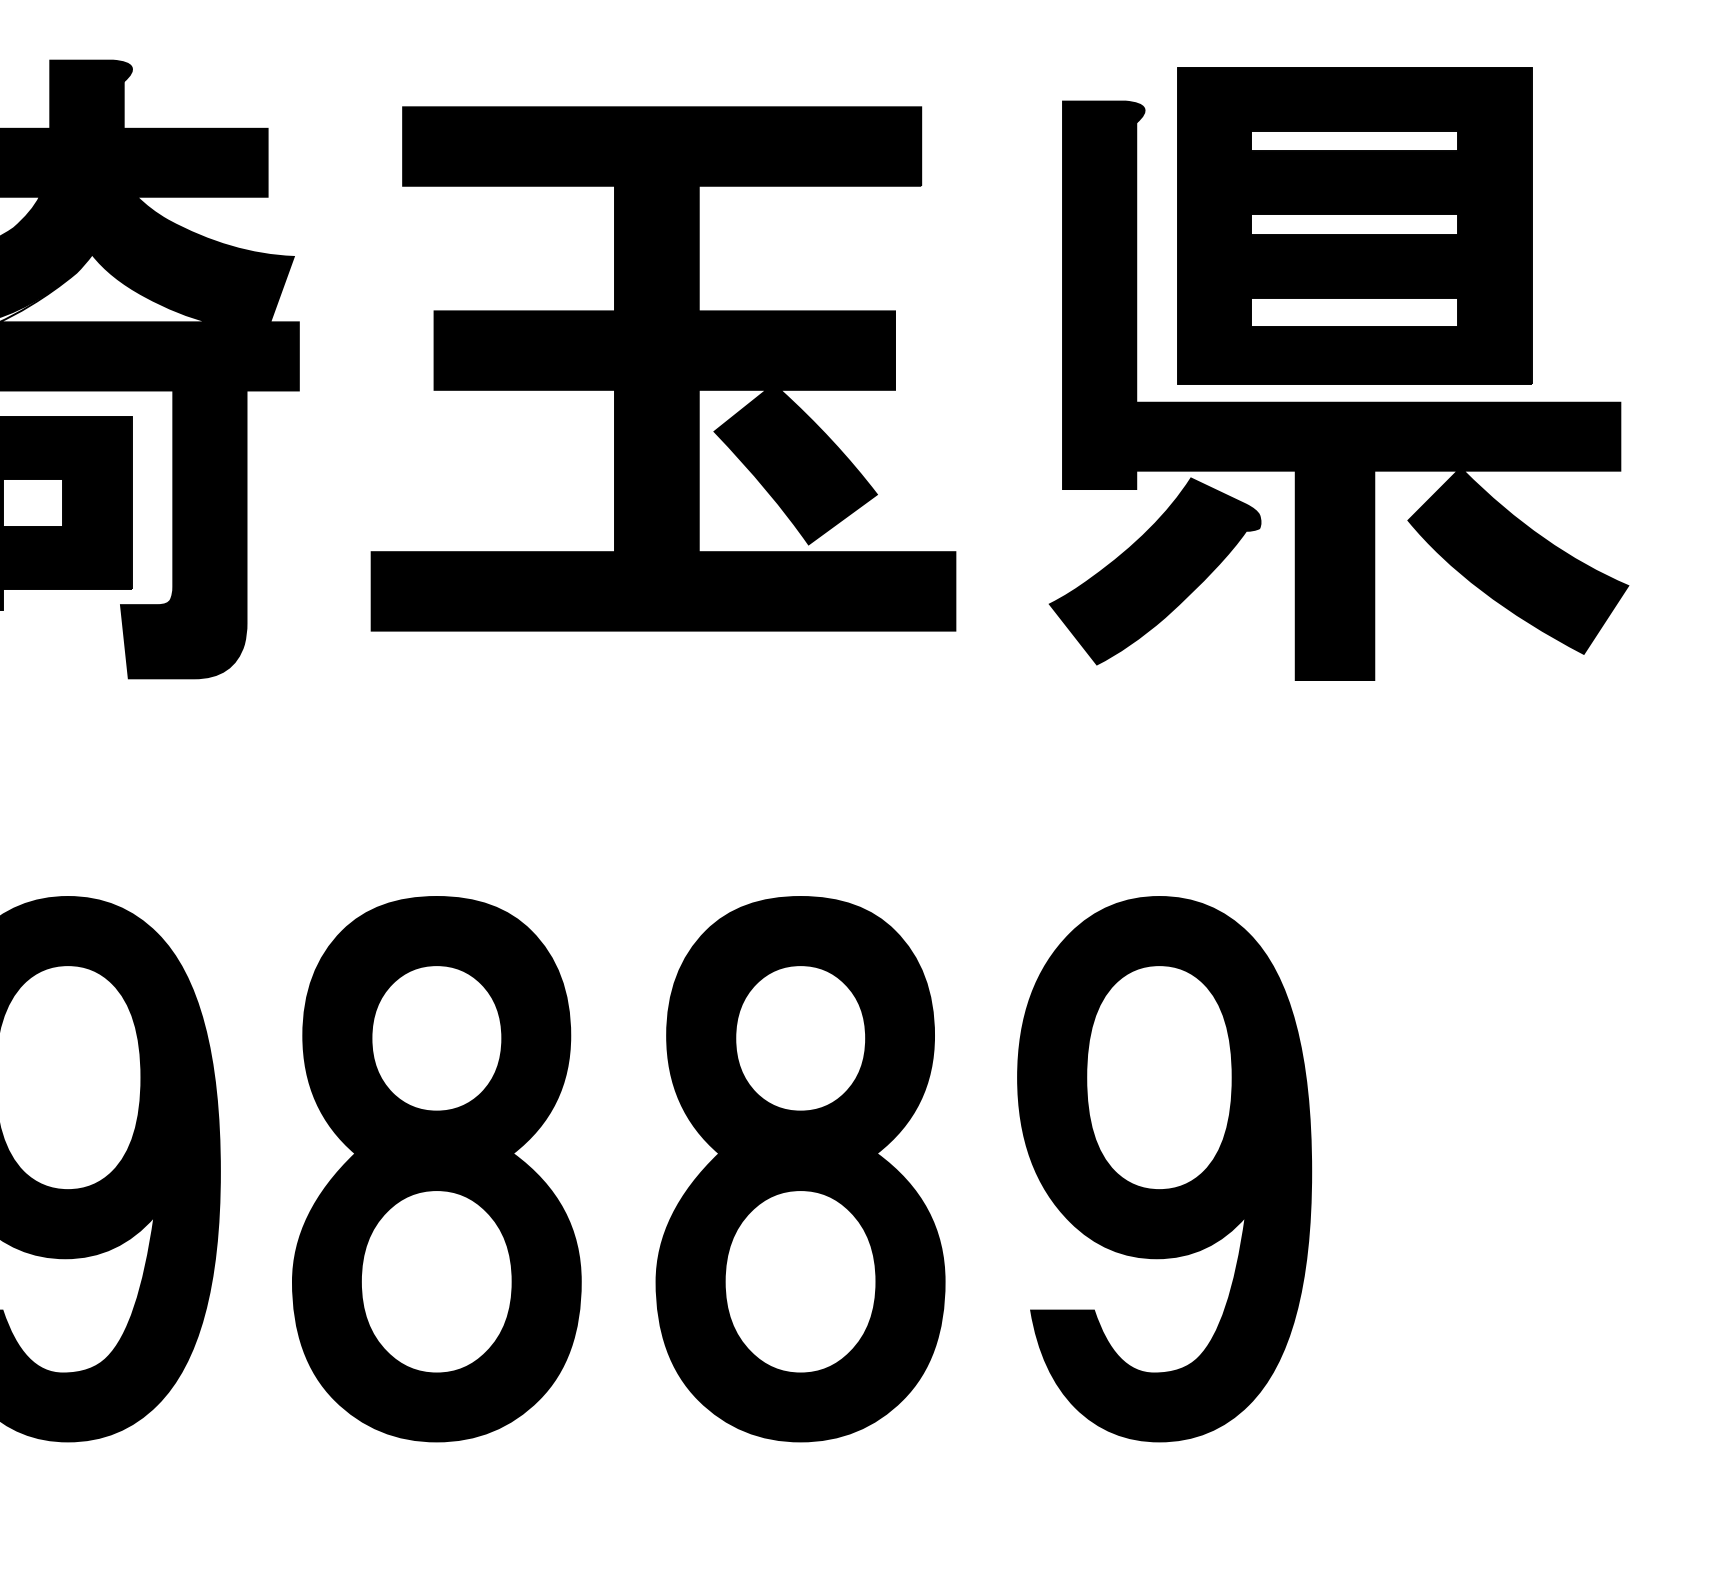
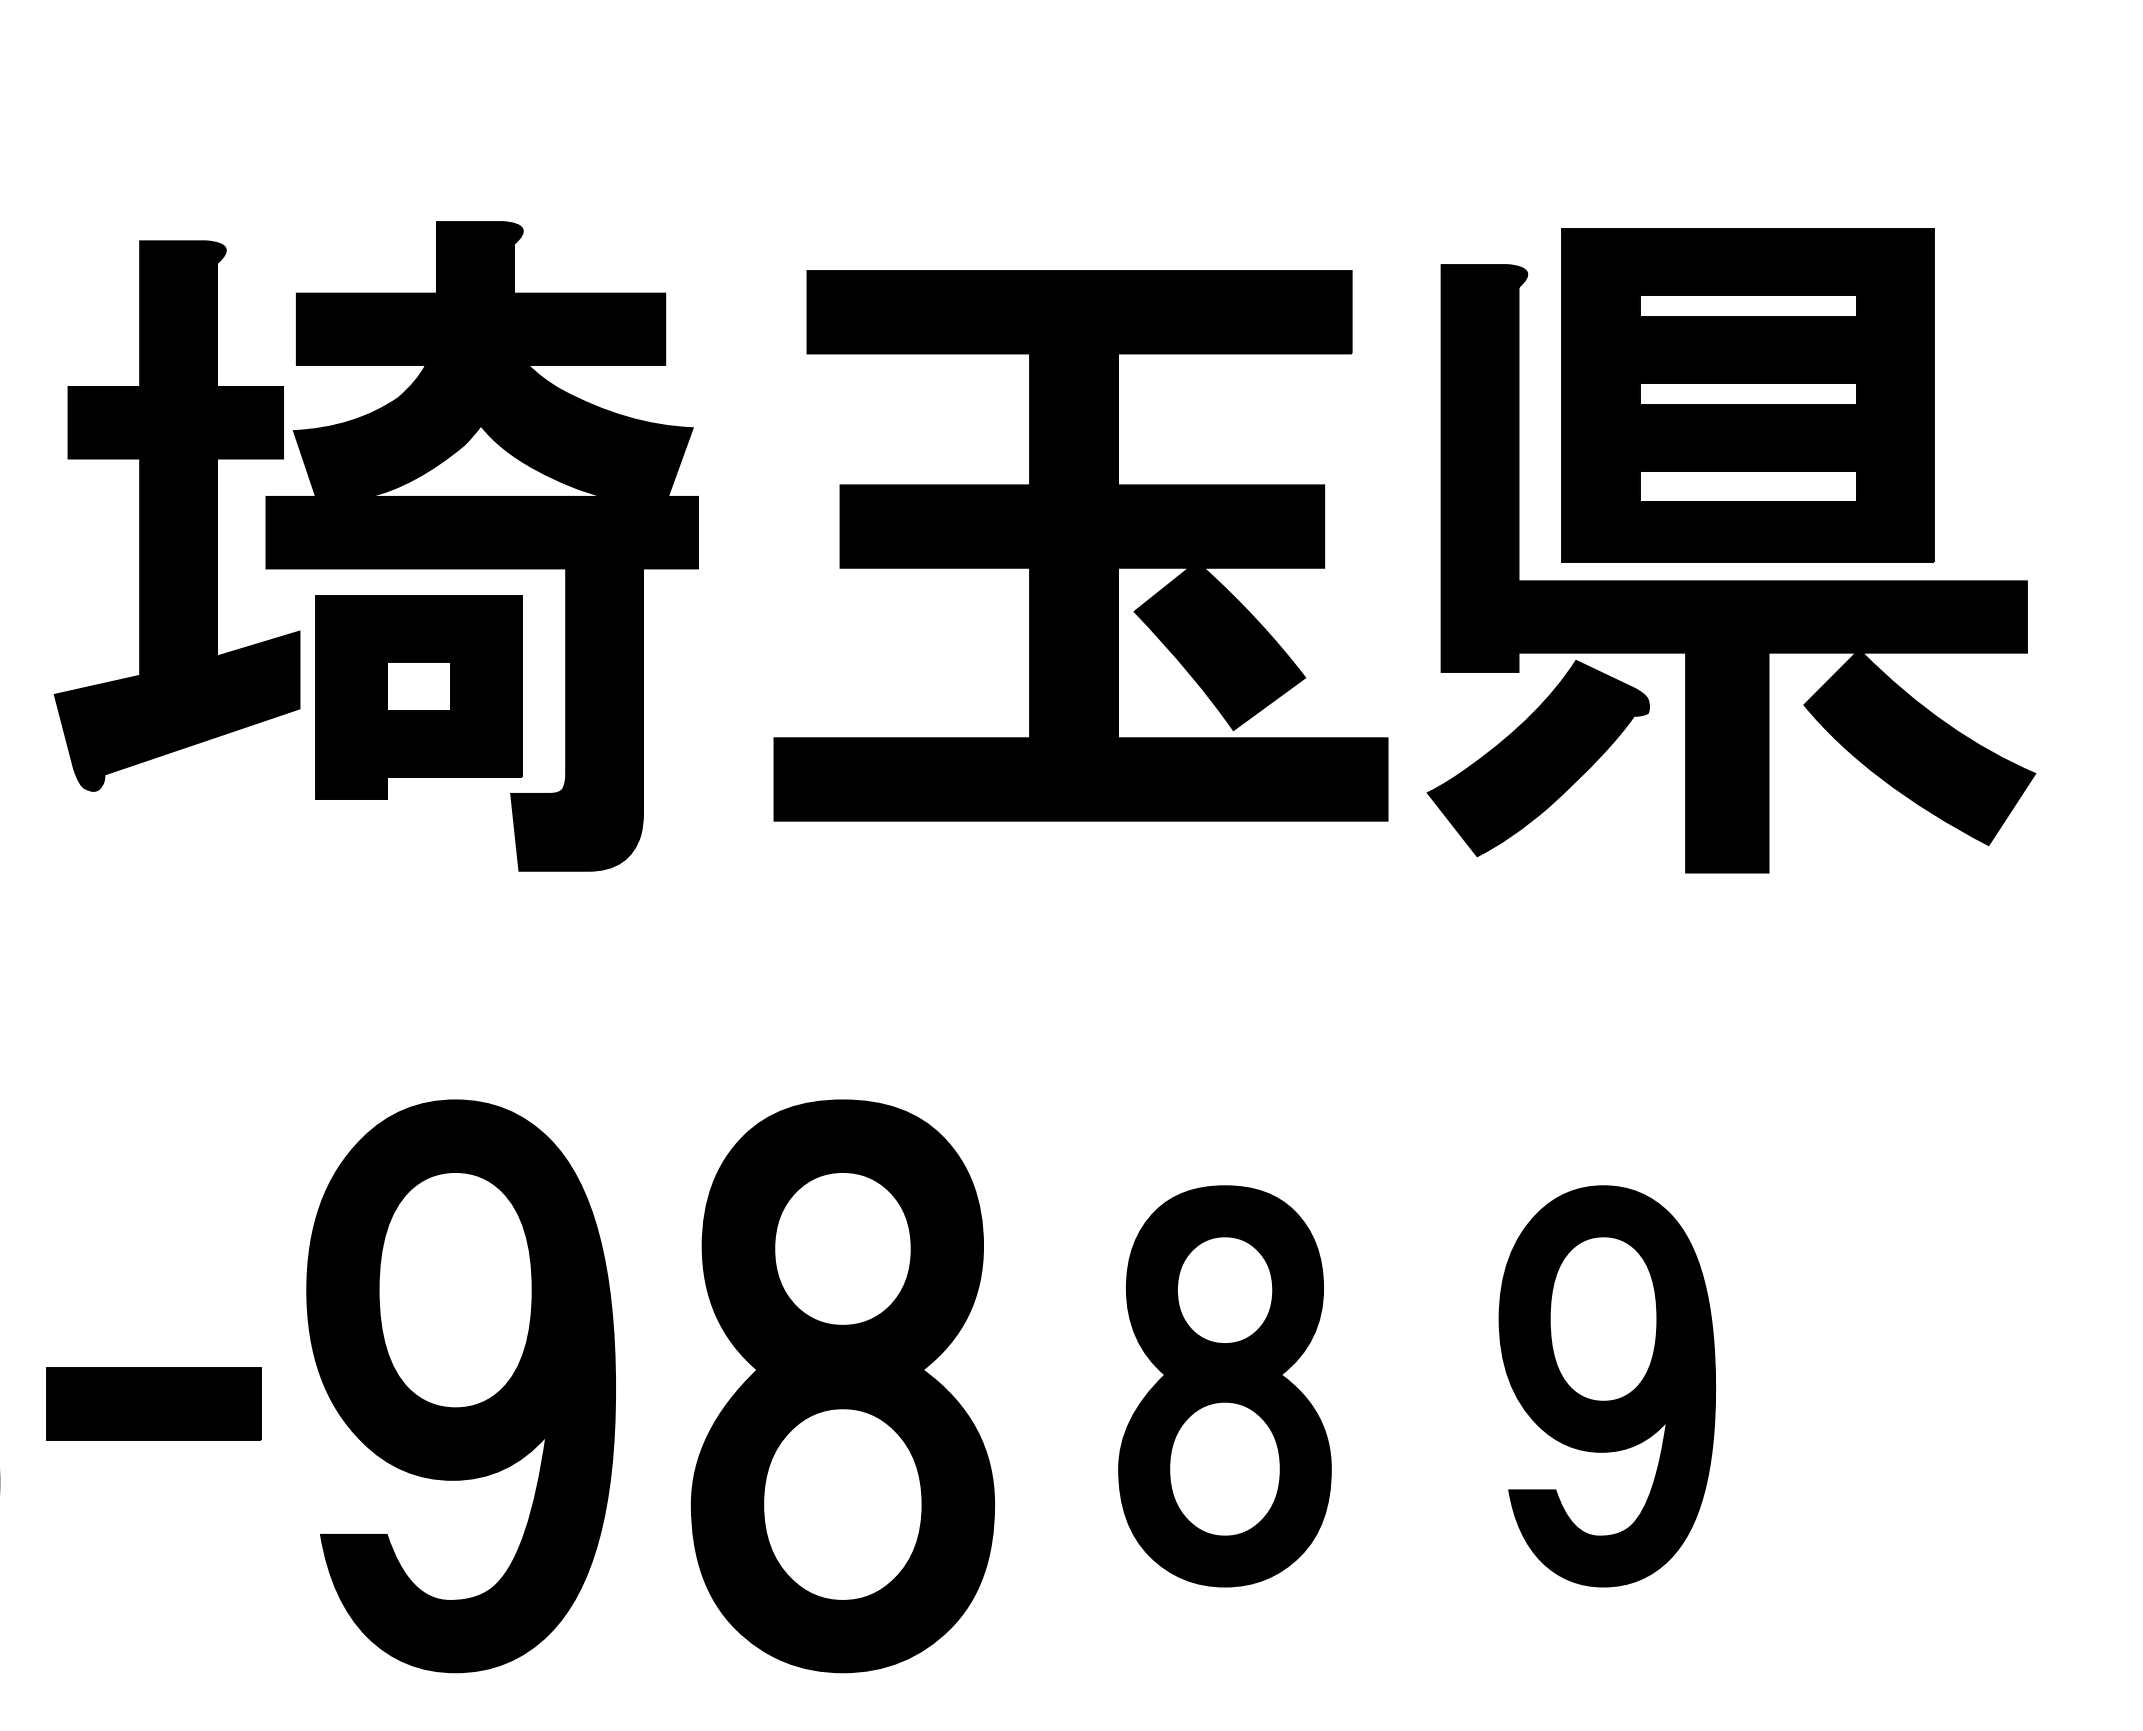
part: (1339, 373) -> (1731, 550), moved
part: (800, 1169) -> (1224, 1386), size x0.7
part: (1164, 1169) -> (1607, 1386), size x0.7

